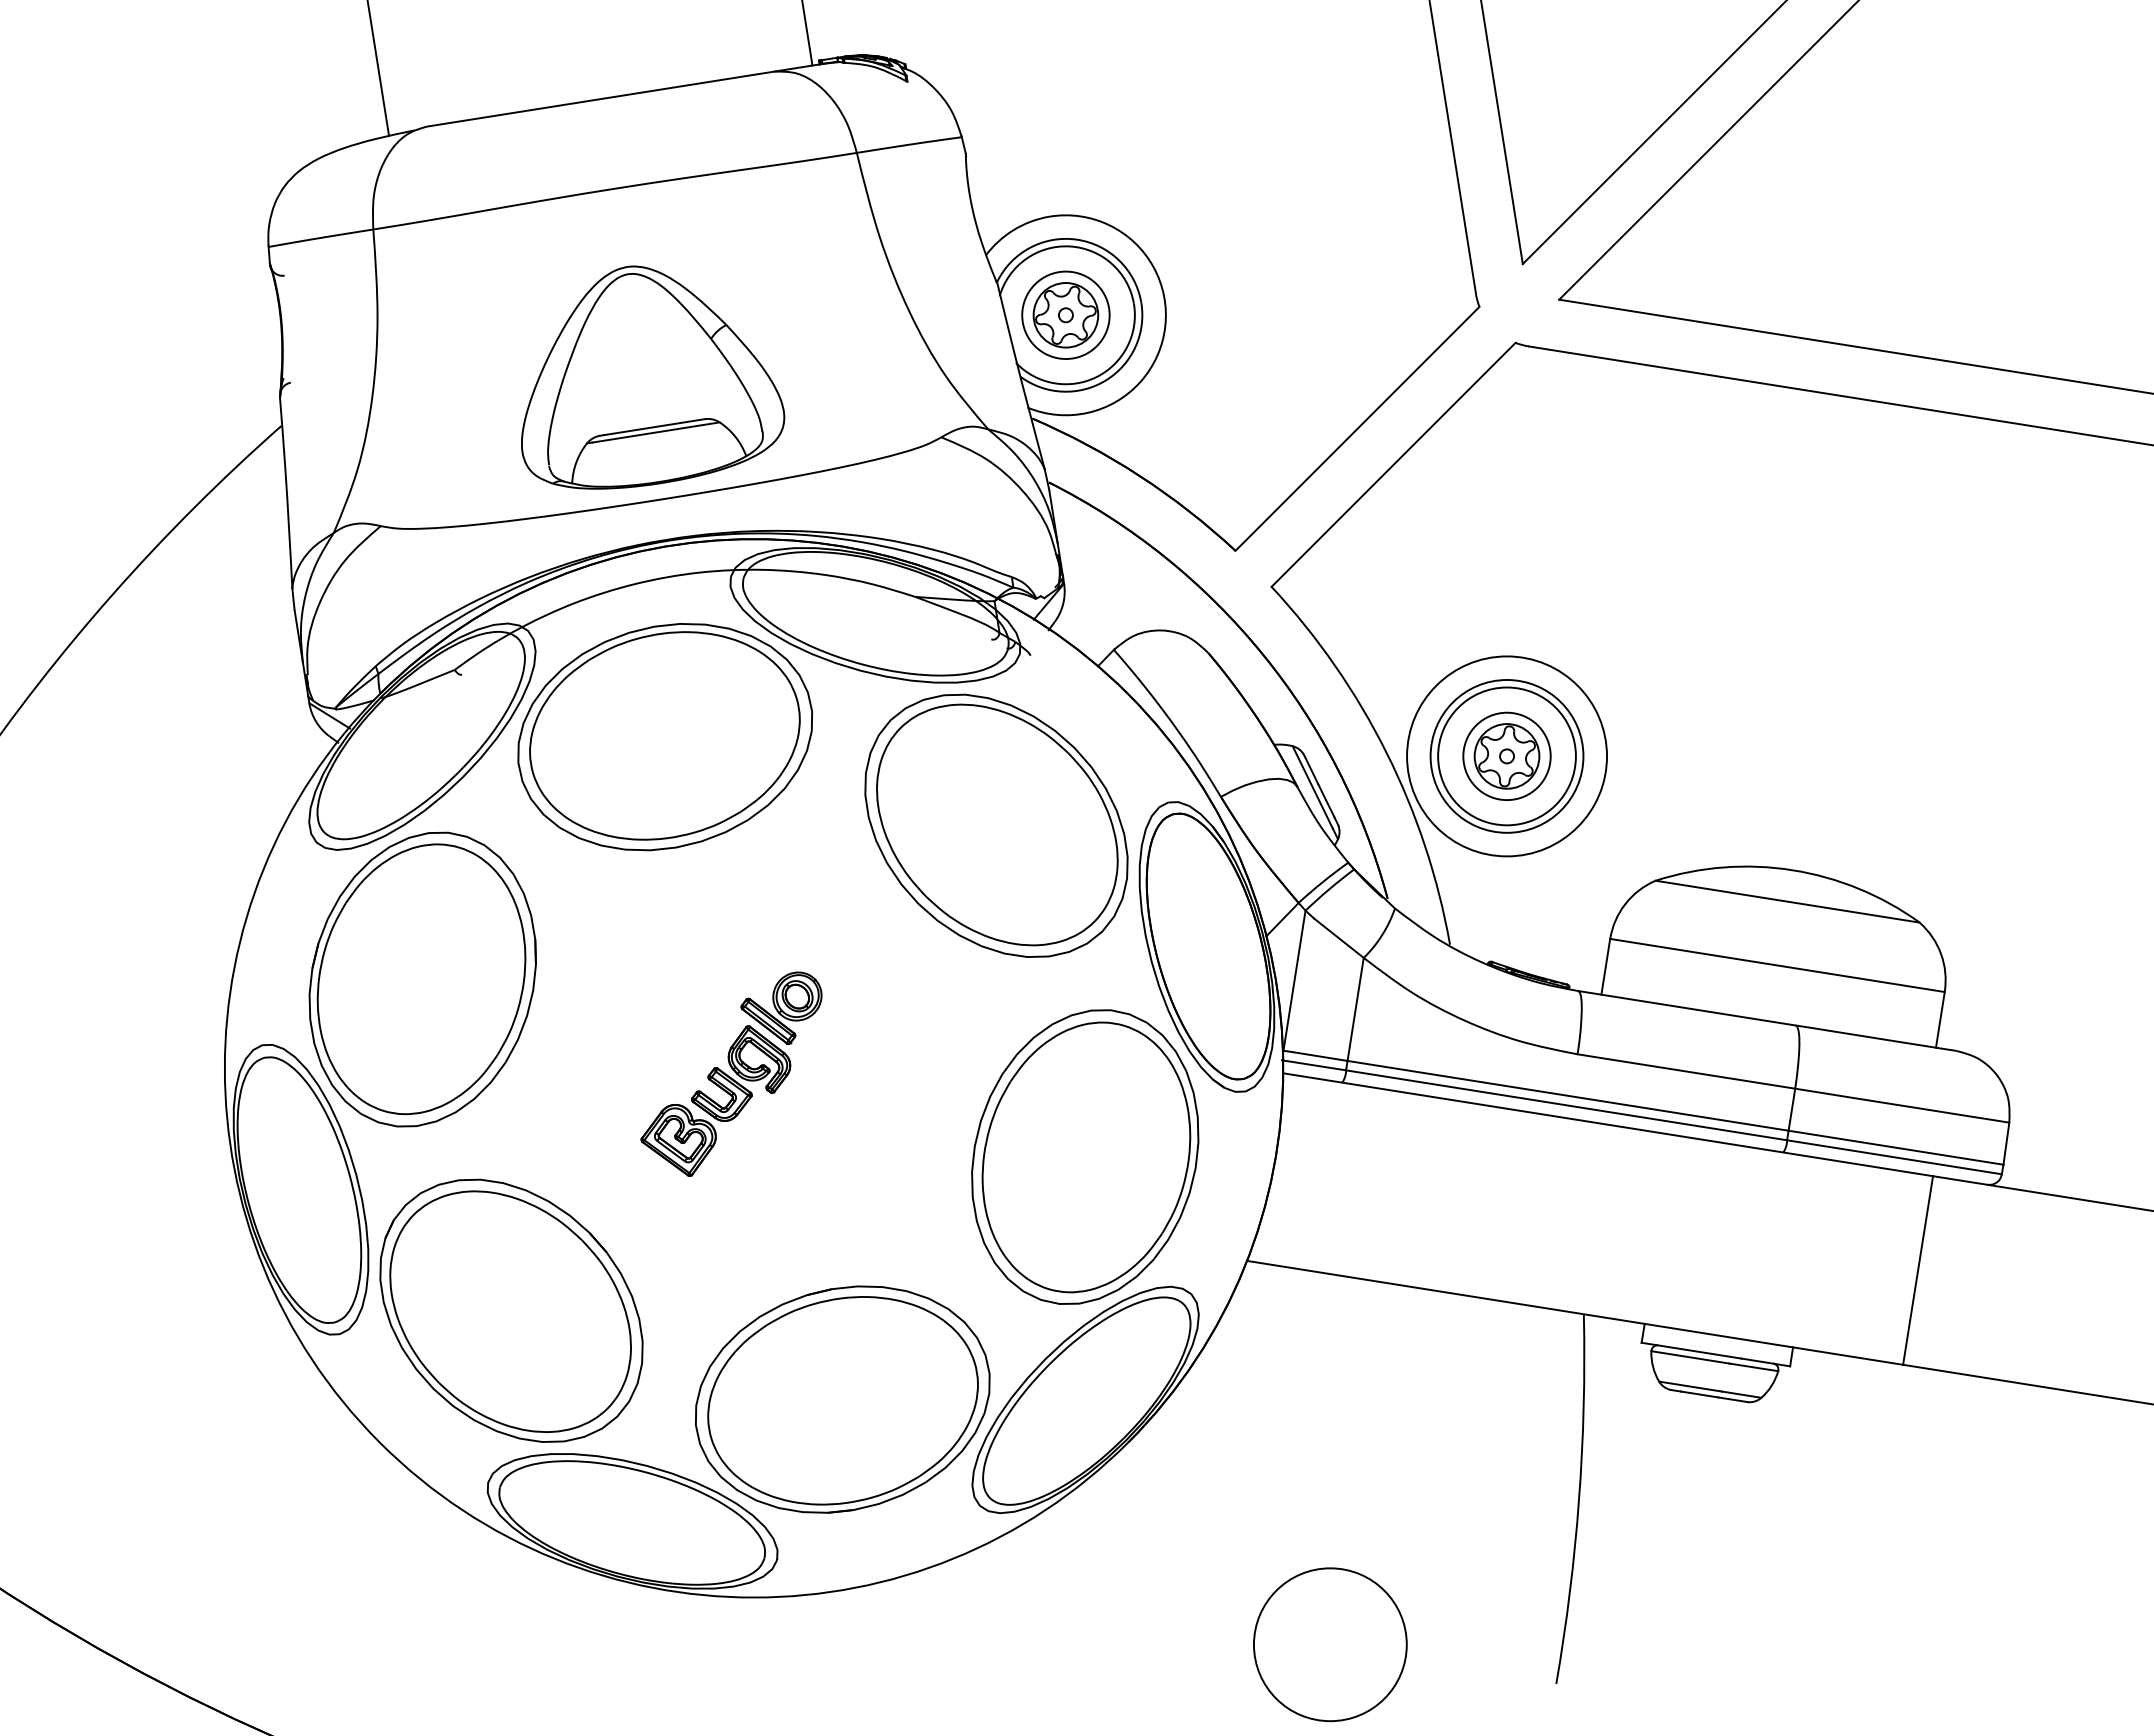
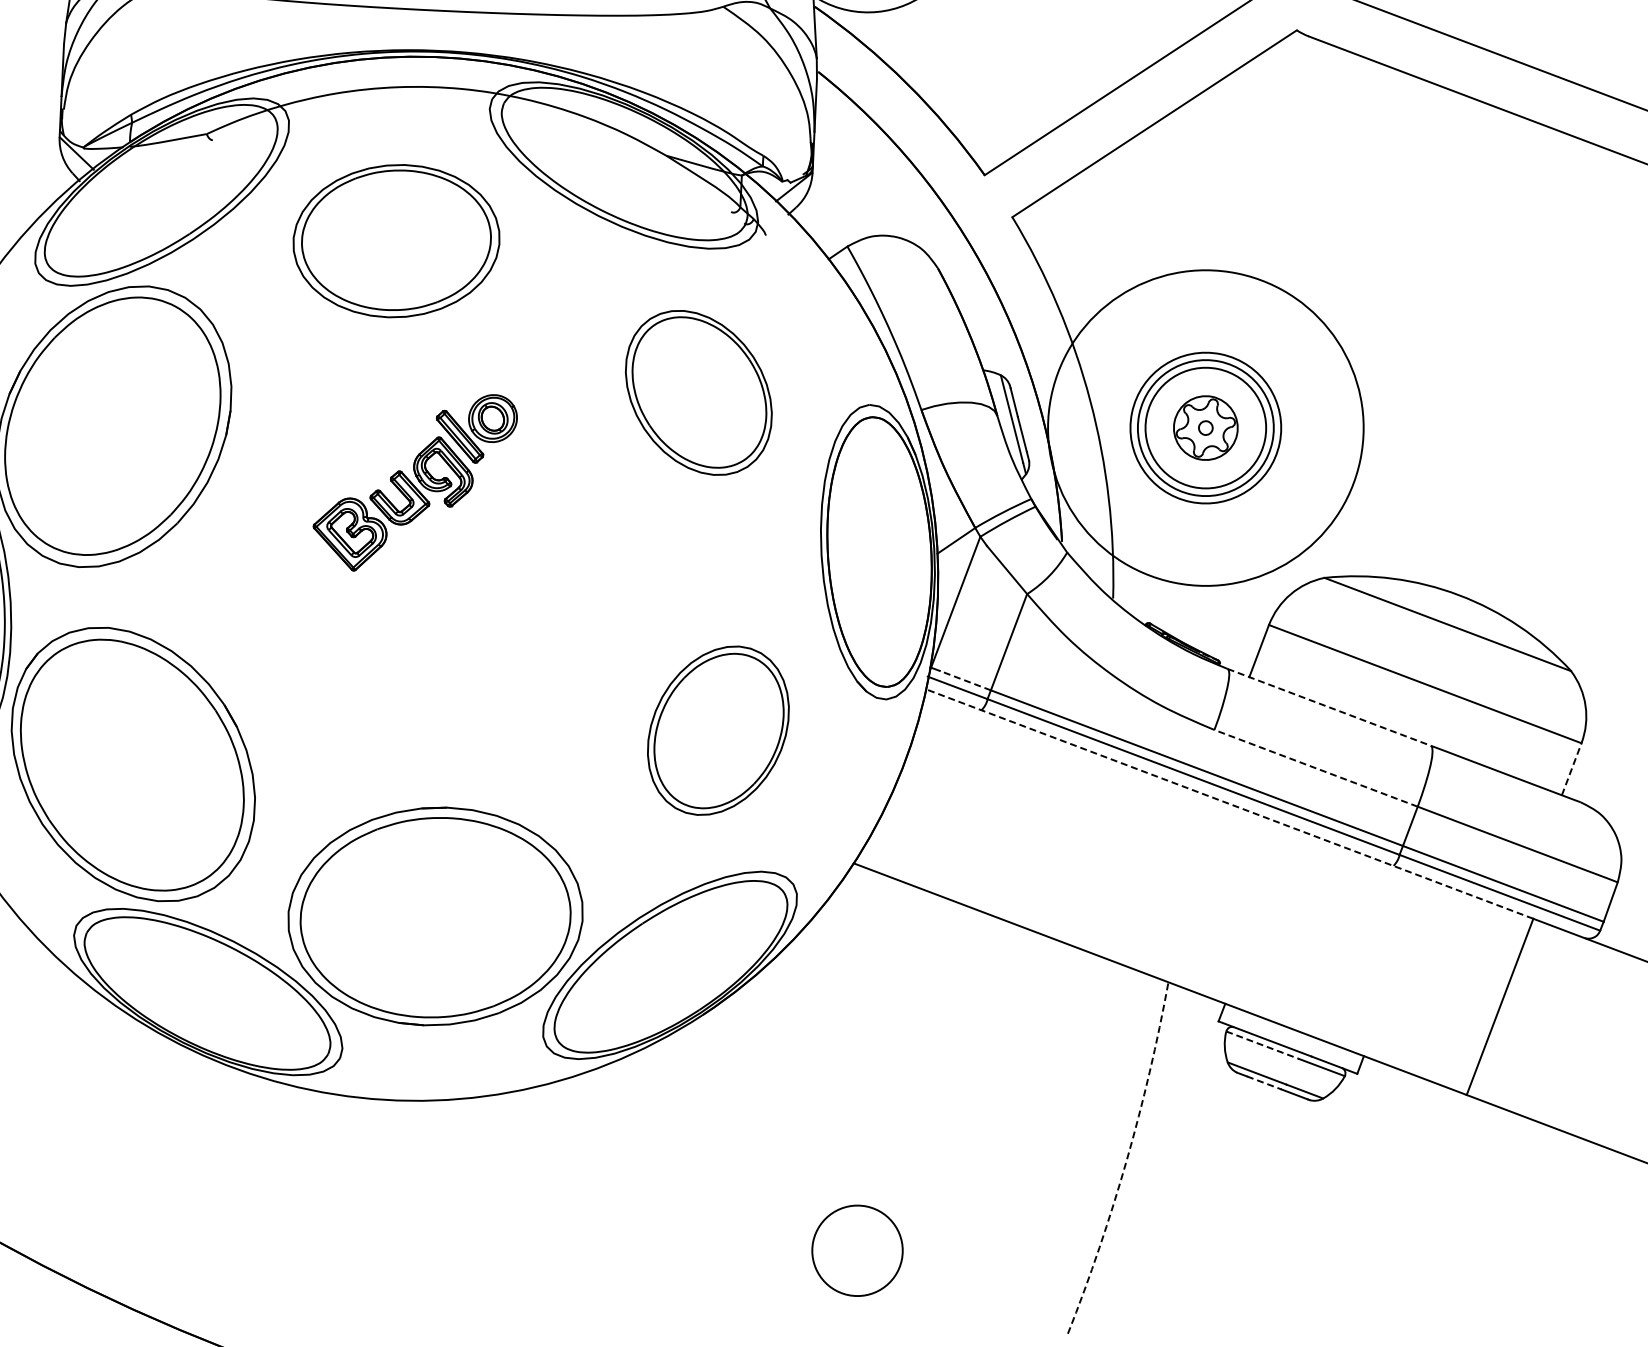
part: (664, 737) -> (395, 241), size x0.7
circle: (1506, 756) -> (1205, 428), size x1.4
circle: (1507, 756) -> (1206, 428), size x1.6
part: (996, 825) -> (698, 392), size x0.6
line: (1687, 1008) -> (1329, 707), solid -> dashed
line: (1940, 1019) -> (1571, 768), solid -> dashed
line: (1320, 1056) -> (965, 680), solid -> dashed
line: (1685, 1071) -> (1315, 768), solid -> dashed
part: (731, 1073) -> (413, 479), moved
line: (1607, 1124) -> (1229, 803), solid -> dashed
part: (1085, 1156) -> (718, 730), size x0.6
line: (1690, 1357) -> (1262, 1045), solid -> dashed
line: (1699, 1394) -> (1264, 1082), solid -> dashed
arc: (1579, 1499) -> (1127, 1160), solid -> dashed
circle: (1329, 1644) -> (856, 1250), size x0.6

